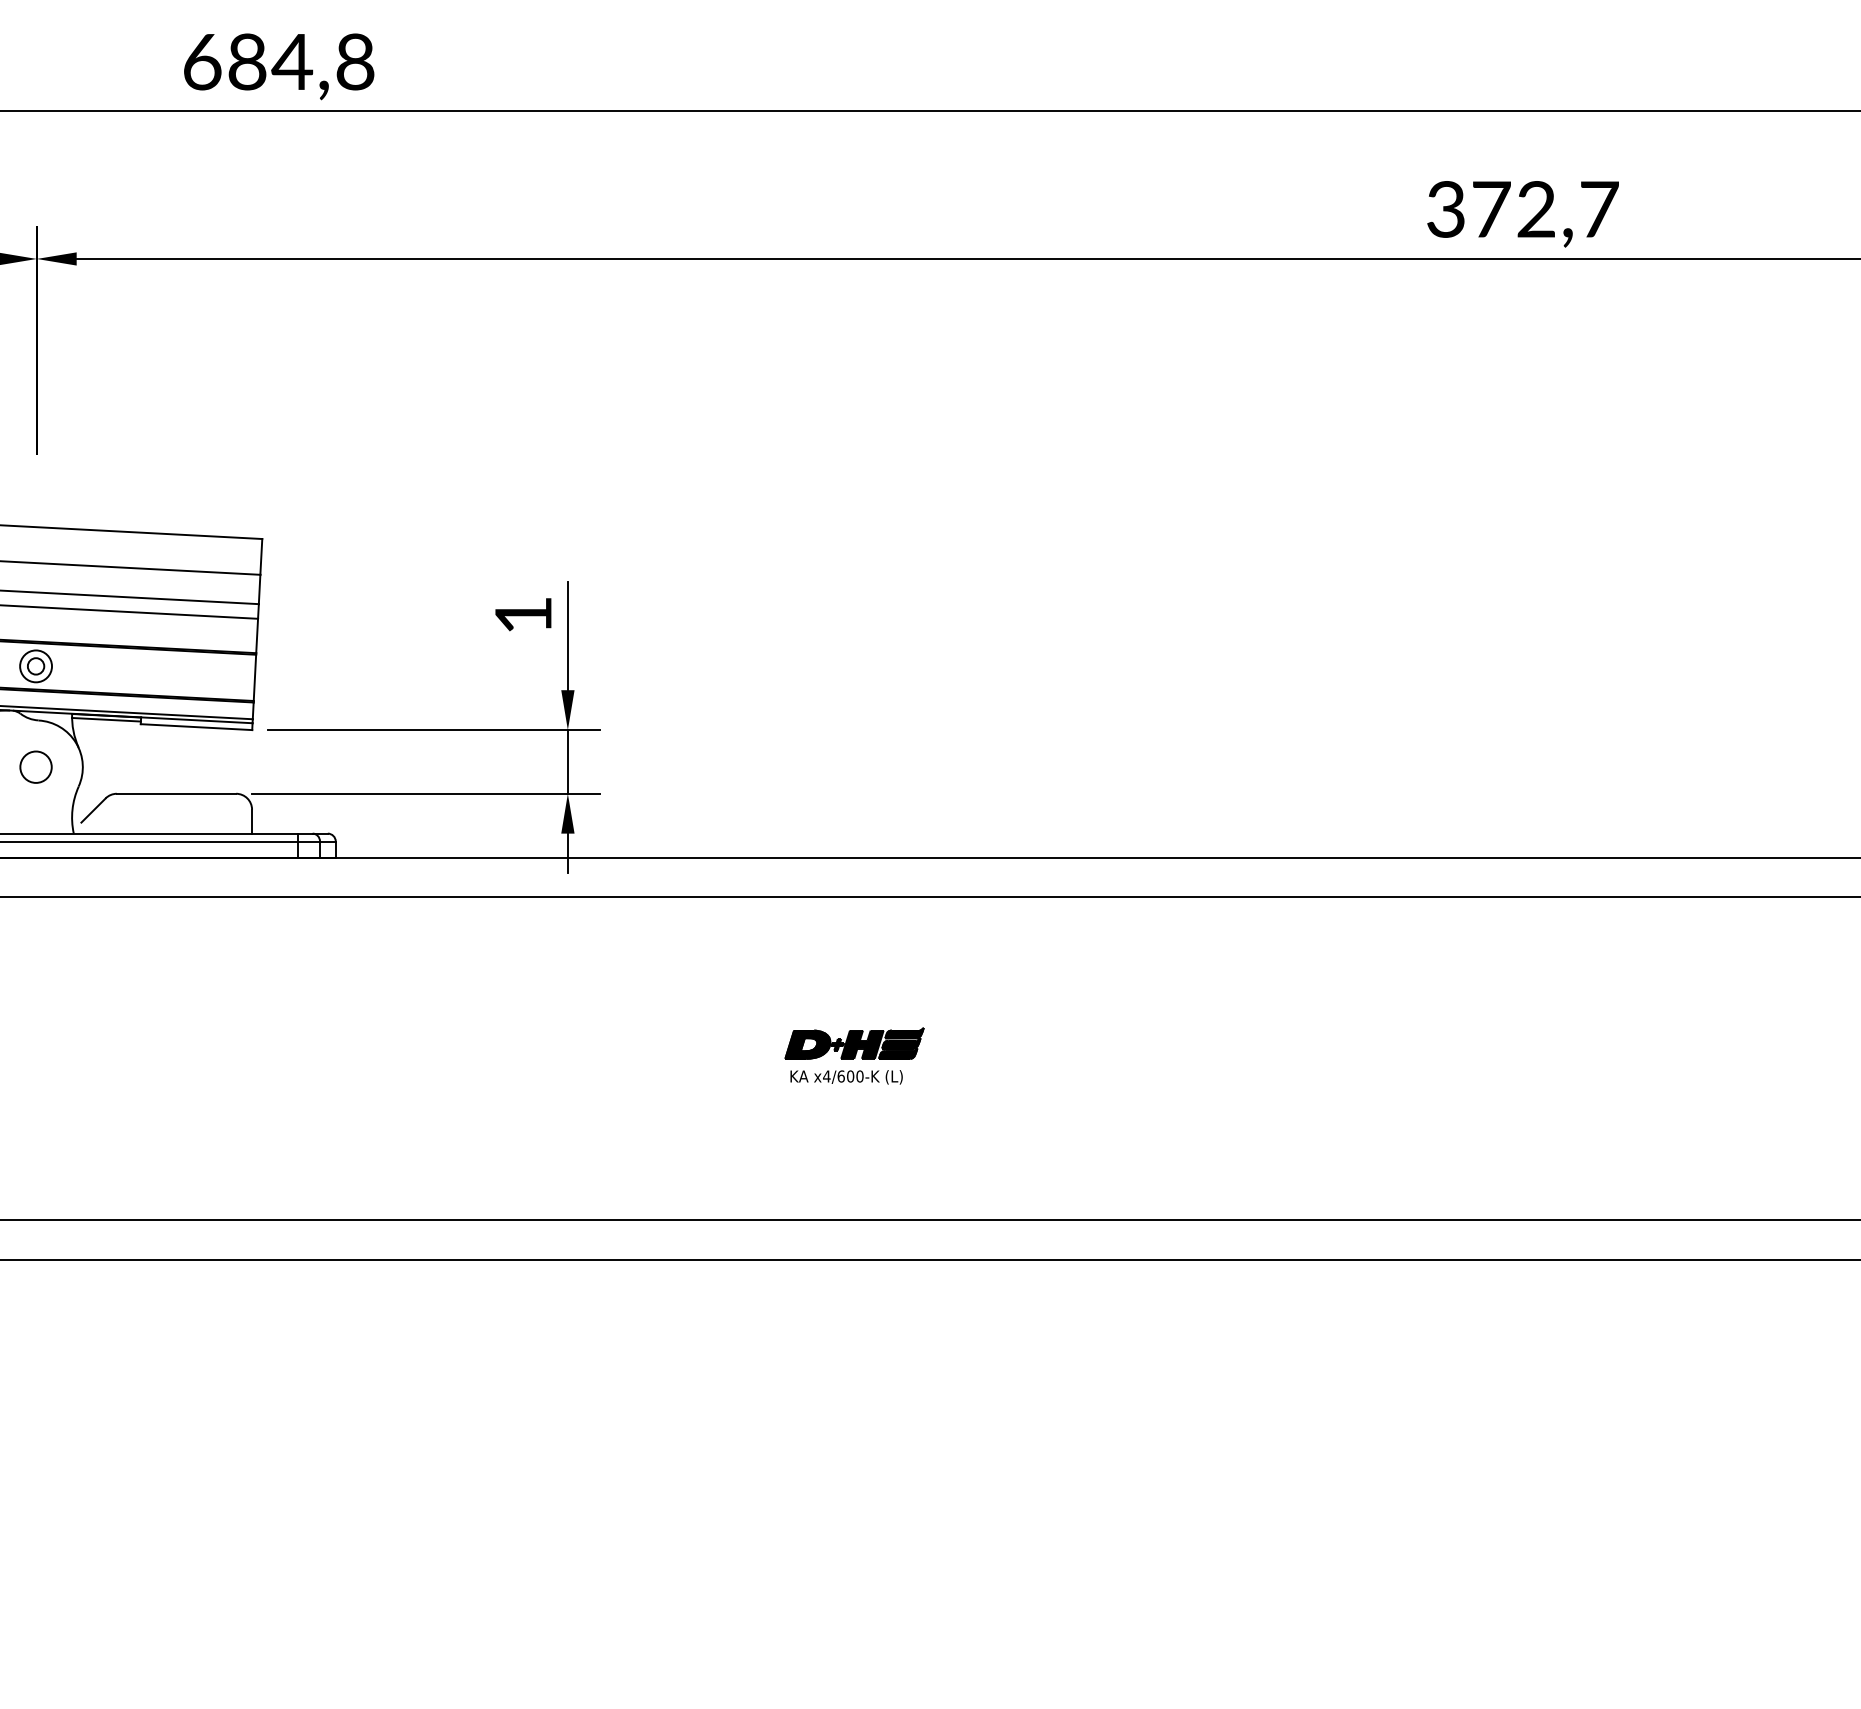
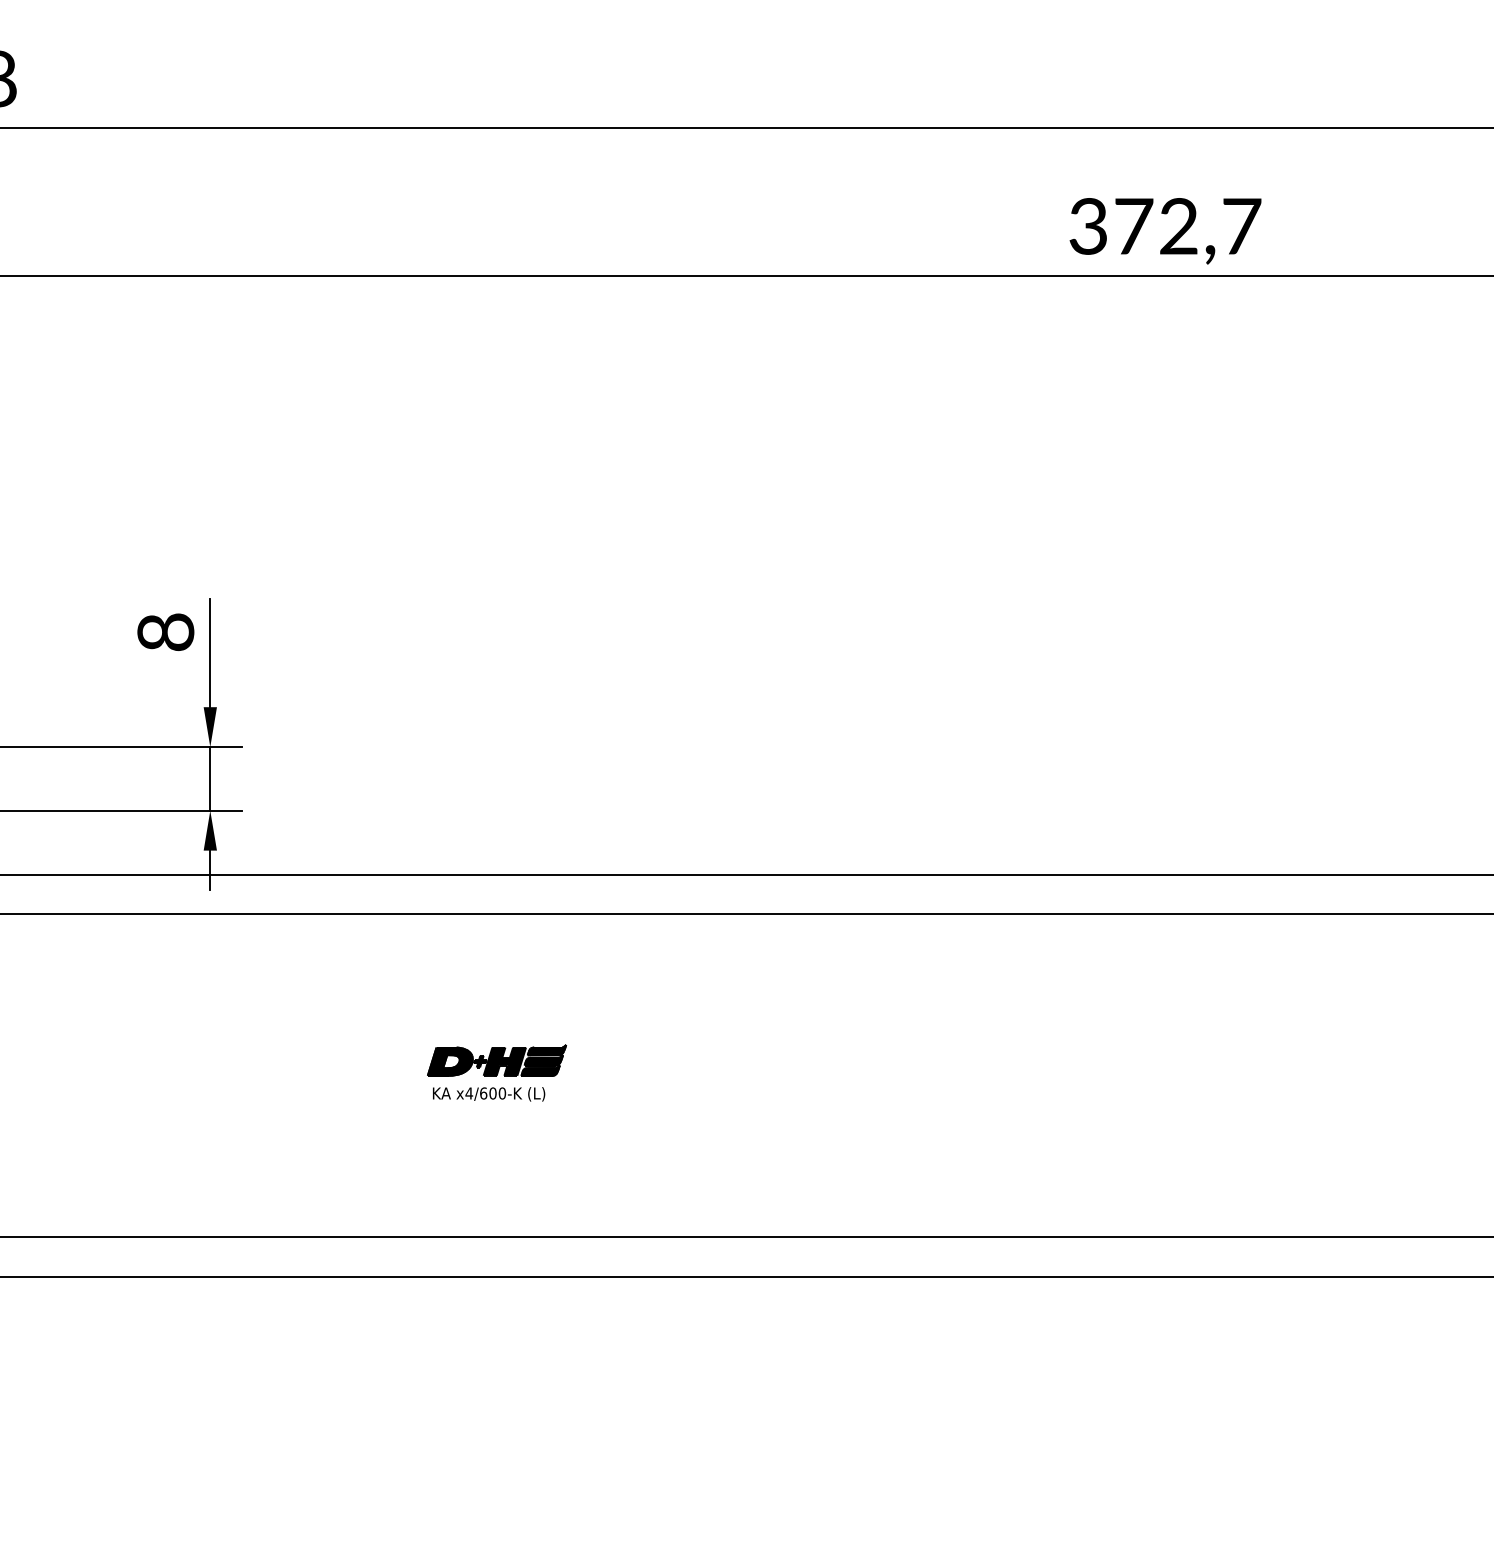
text: (523, 615) -> (165, 632), 1 -> 8

